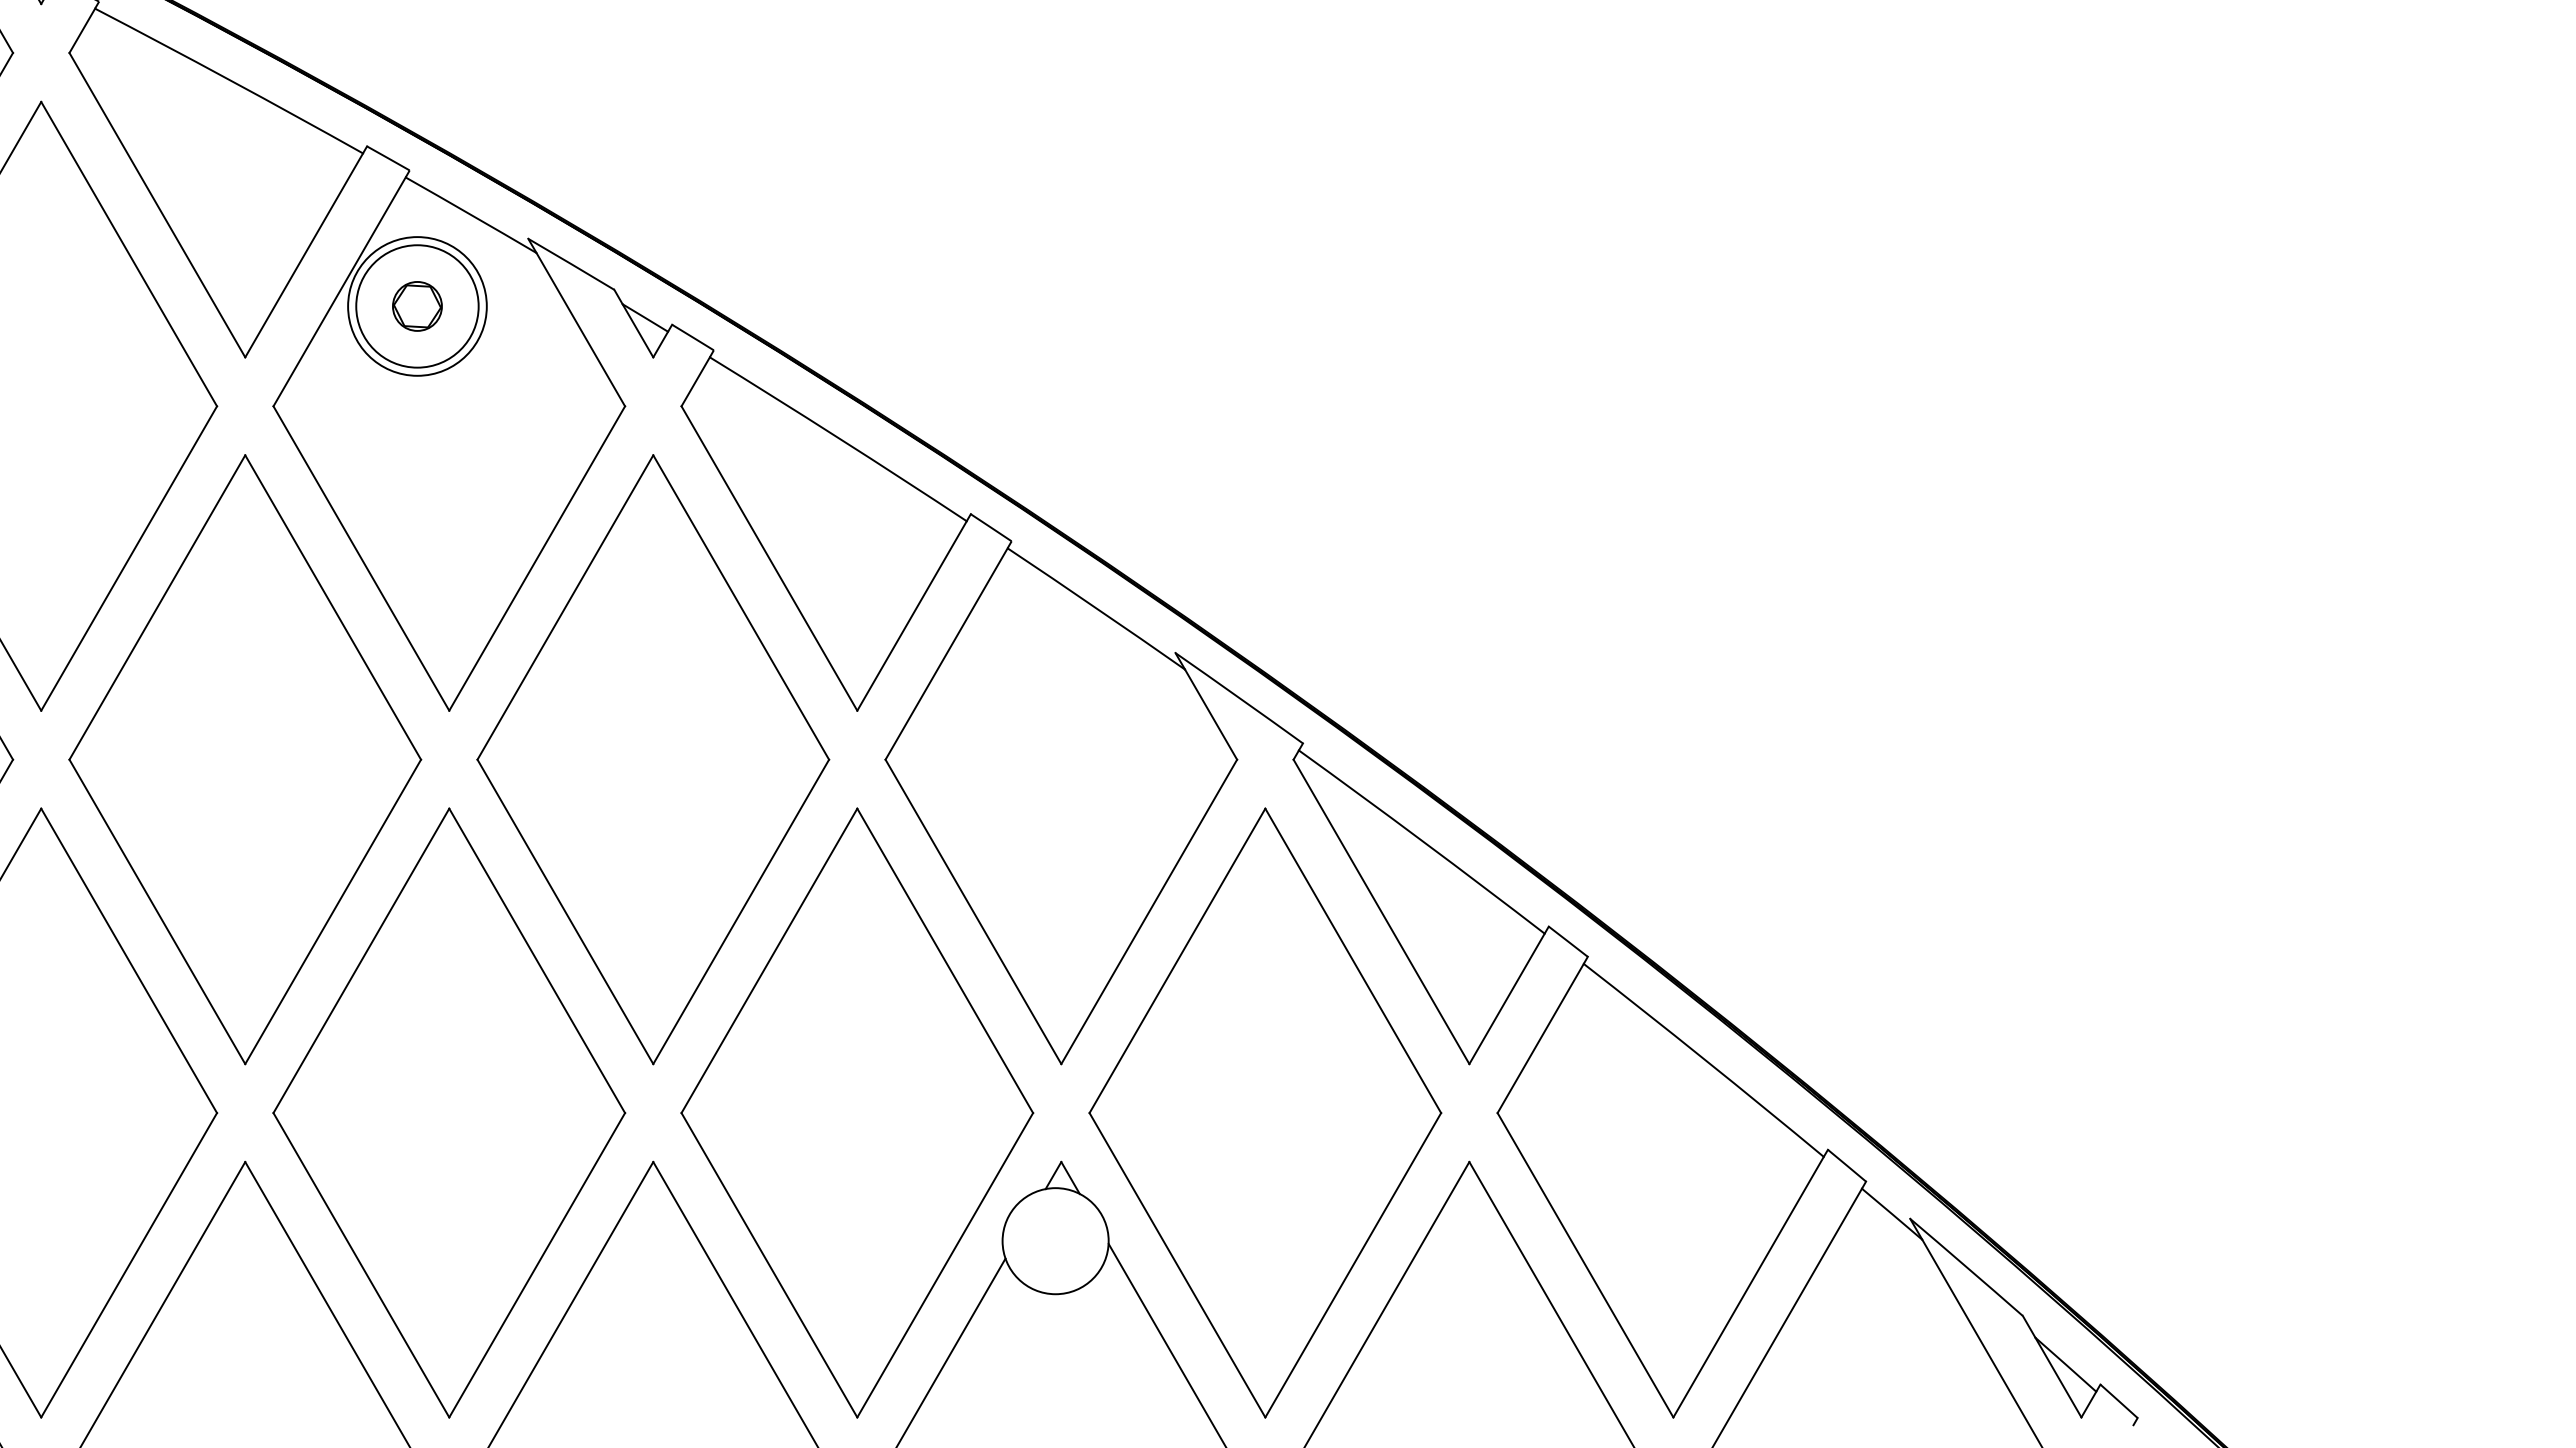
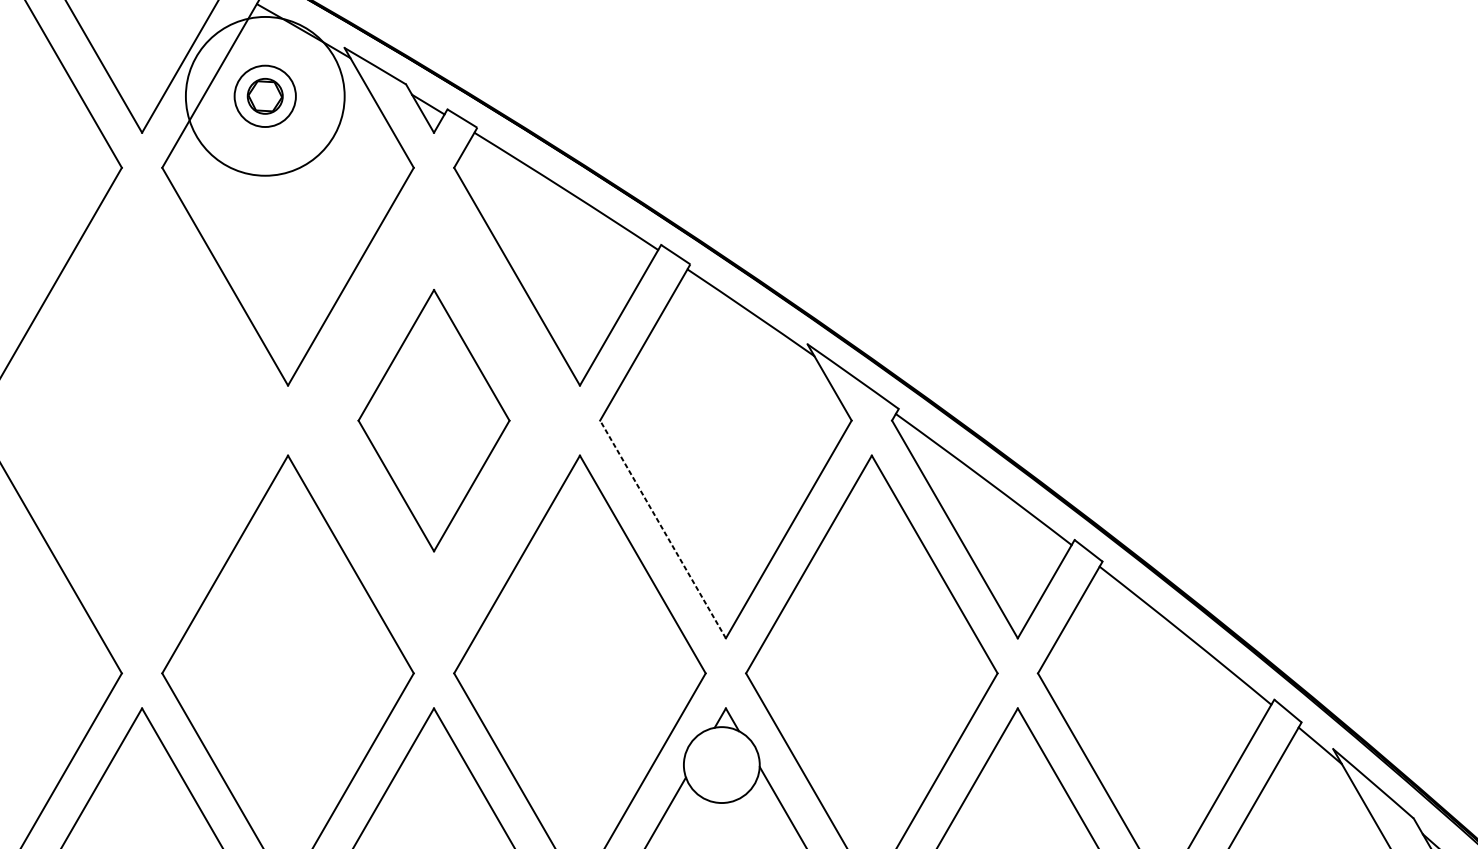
circle: (417, 306) -> (265, 96), size x0.7
circle: (417, 306) -> (265, 96), size x1.6
part: (245, 759) -> (142, 420), removed
part: (653, 759) -> (434, 420), size x0.6
line: (973, 911) -> (663, 529), solid -> dashed

